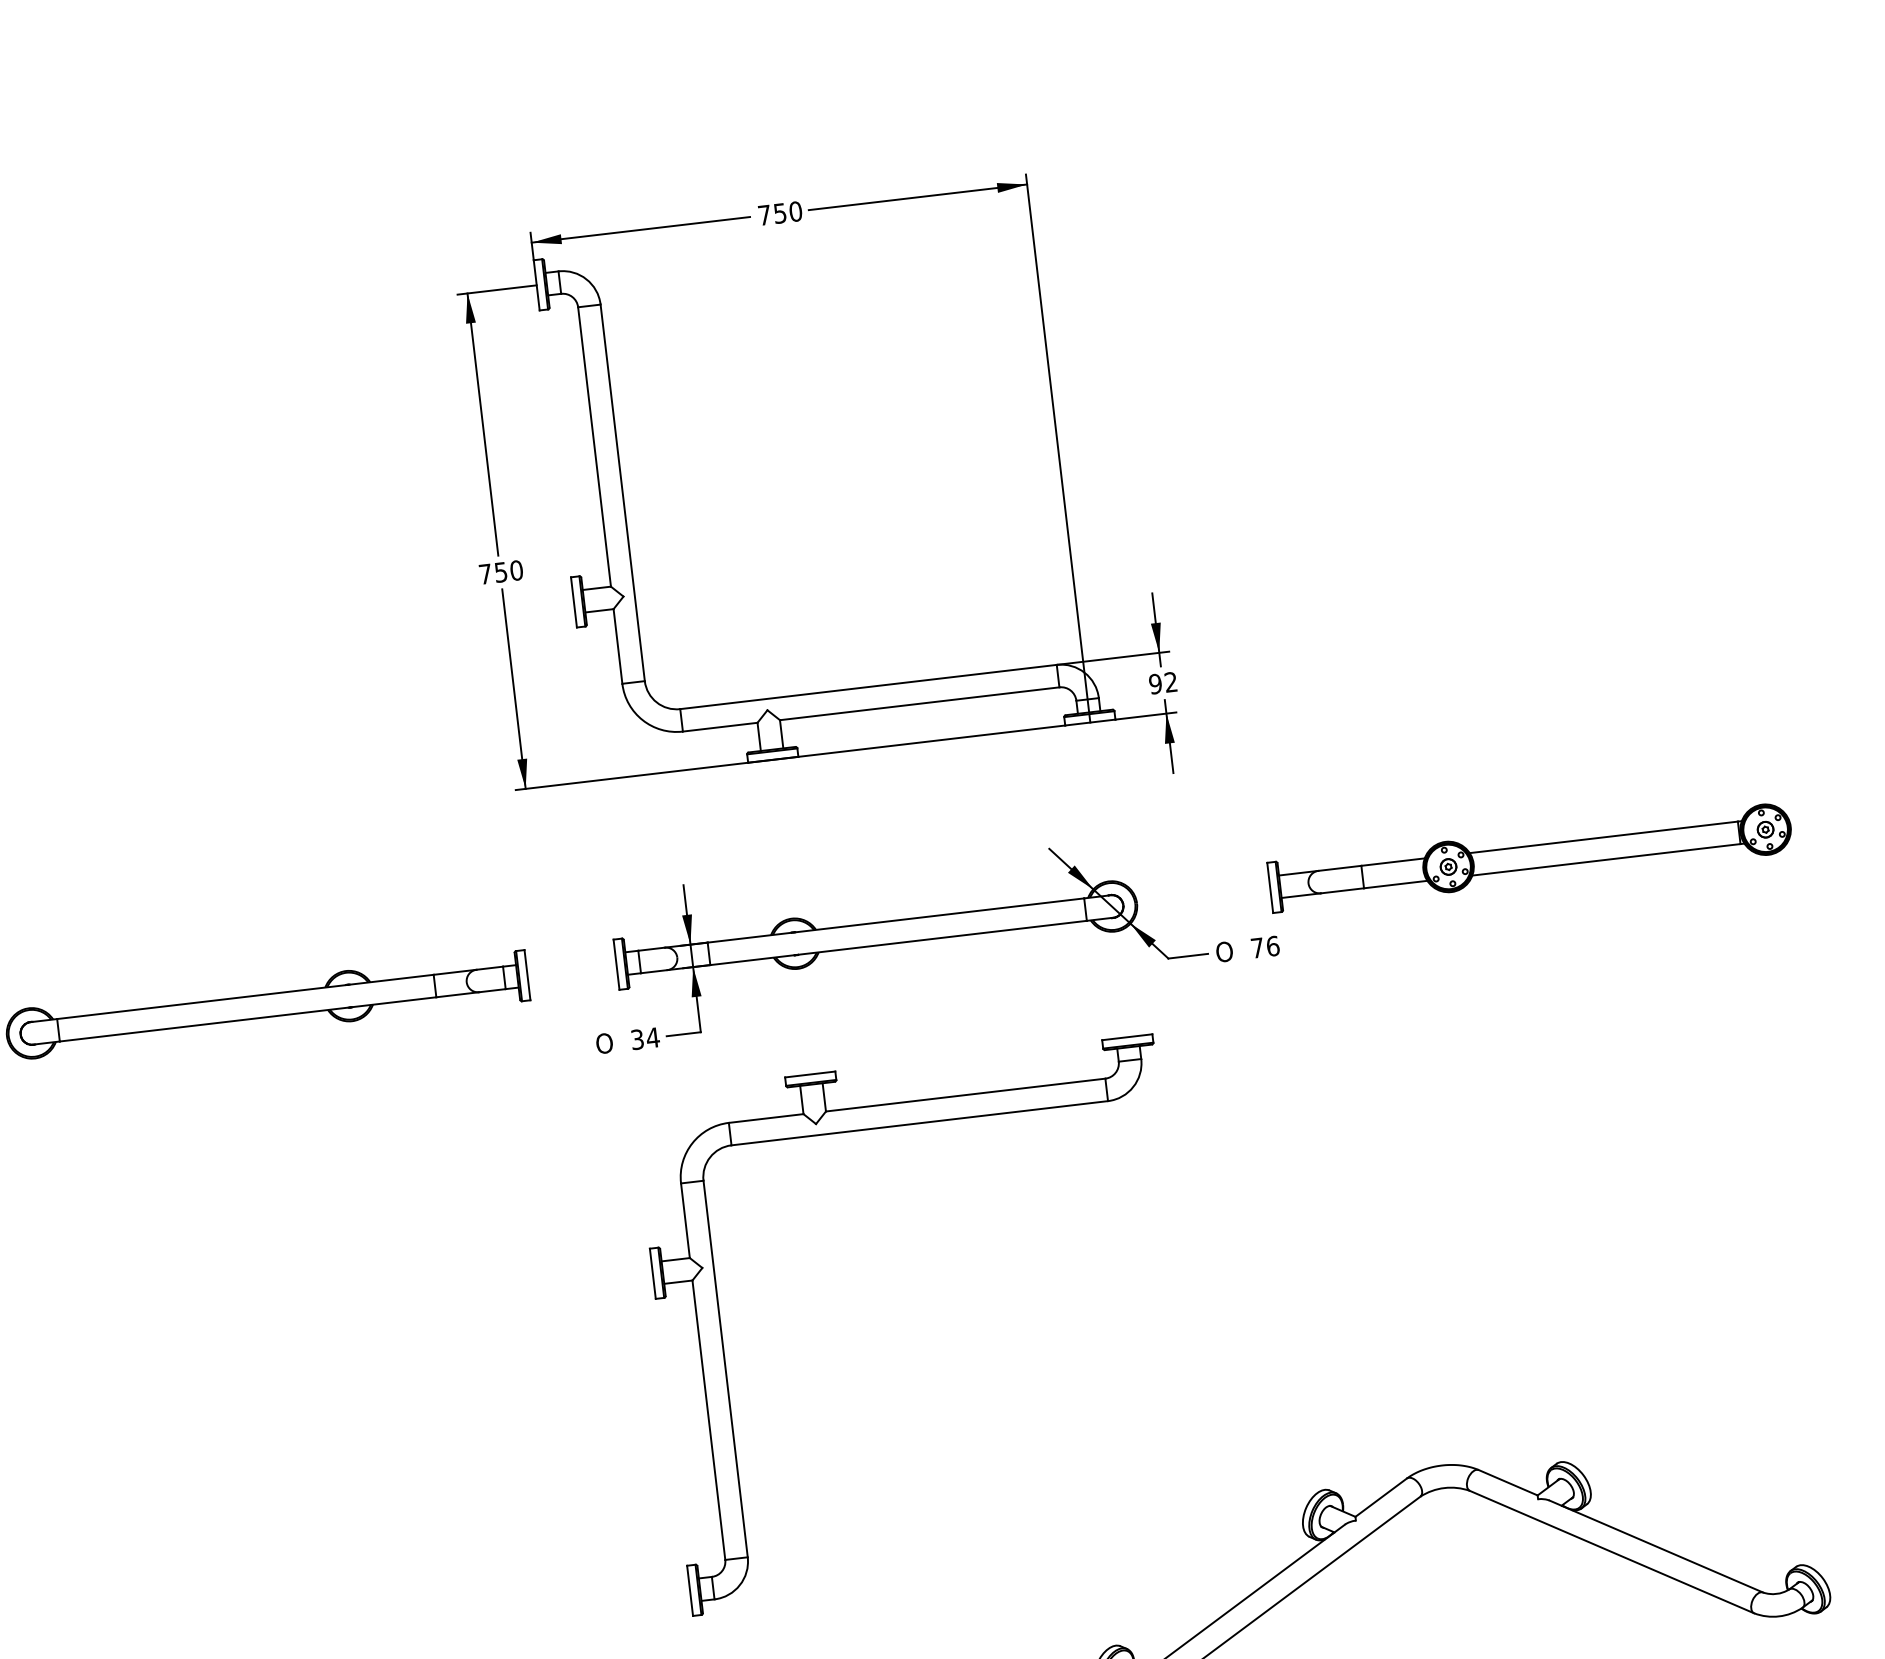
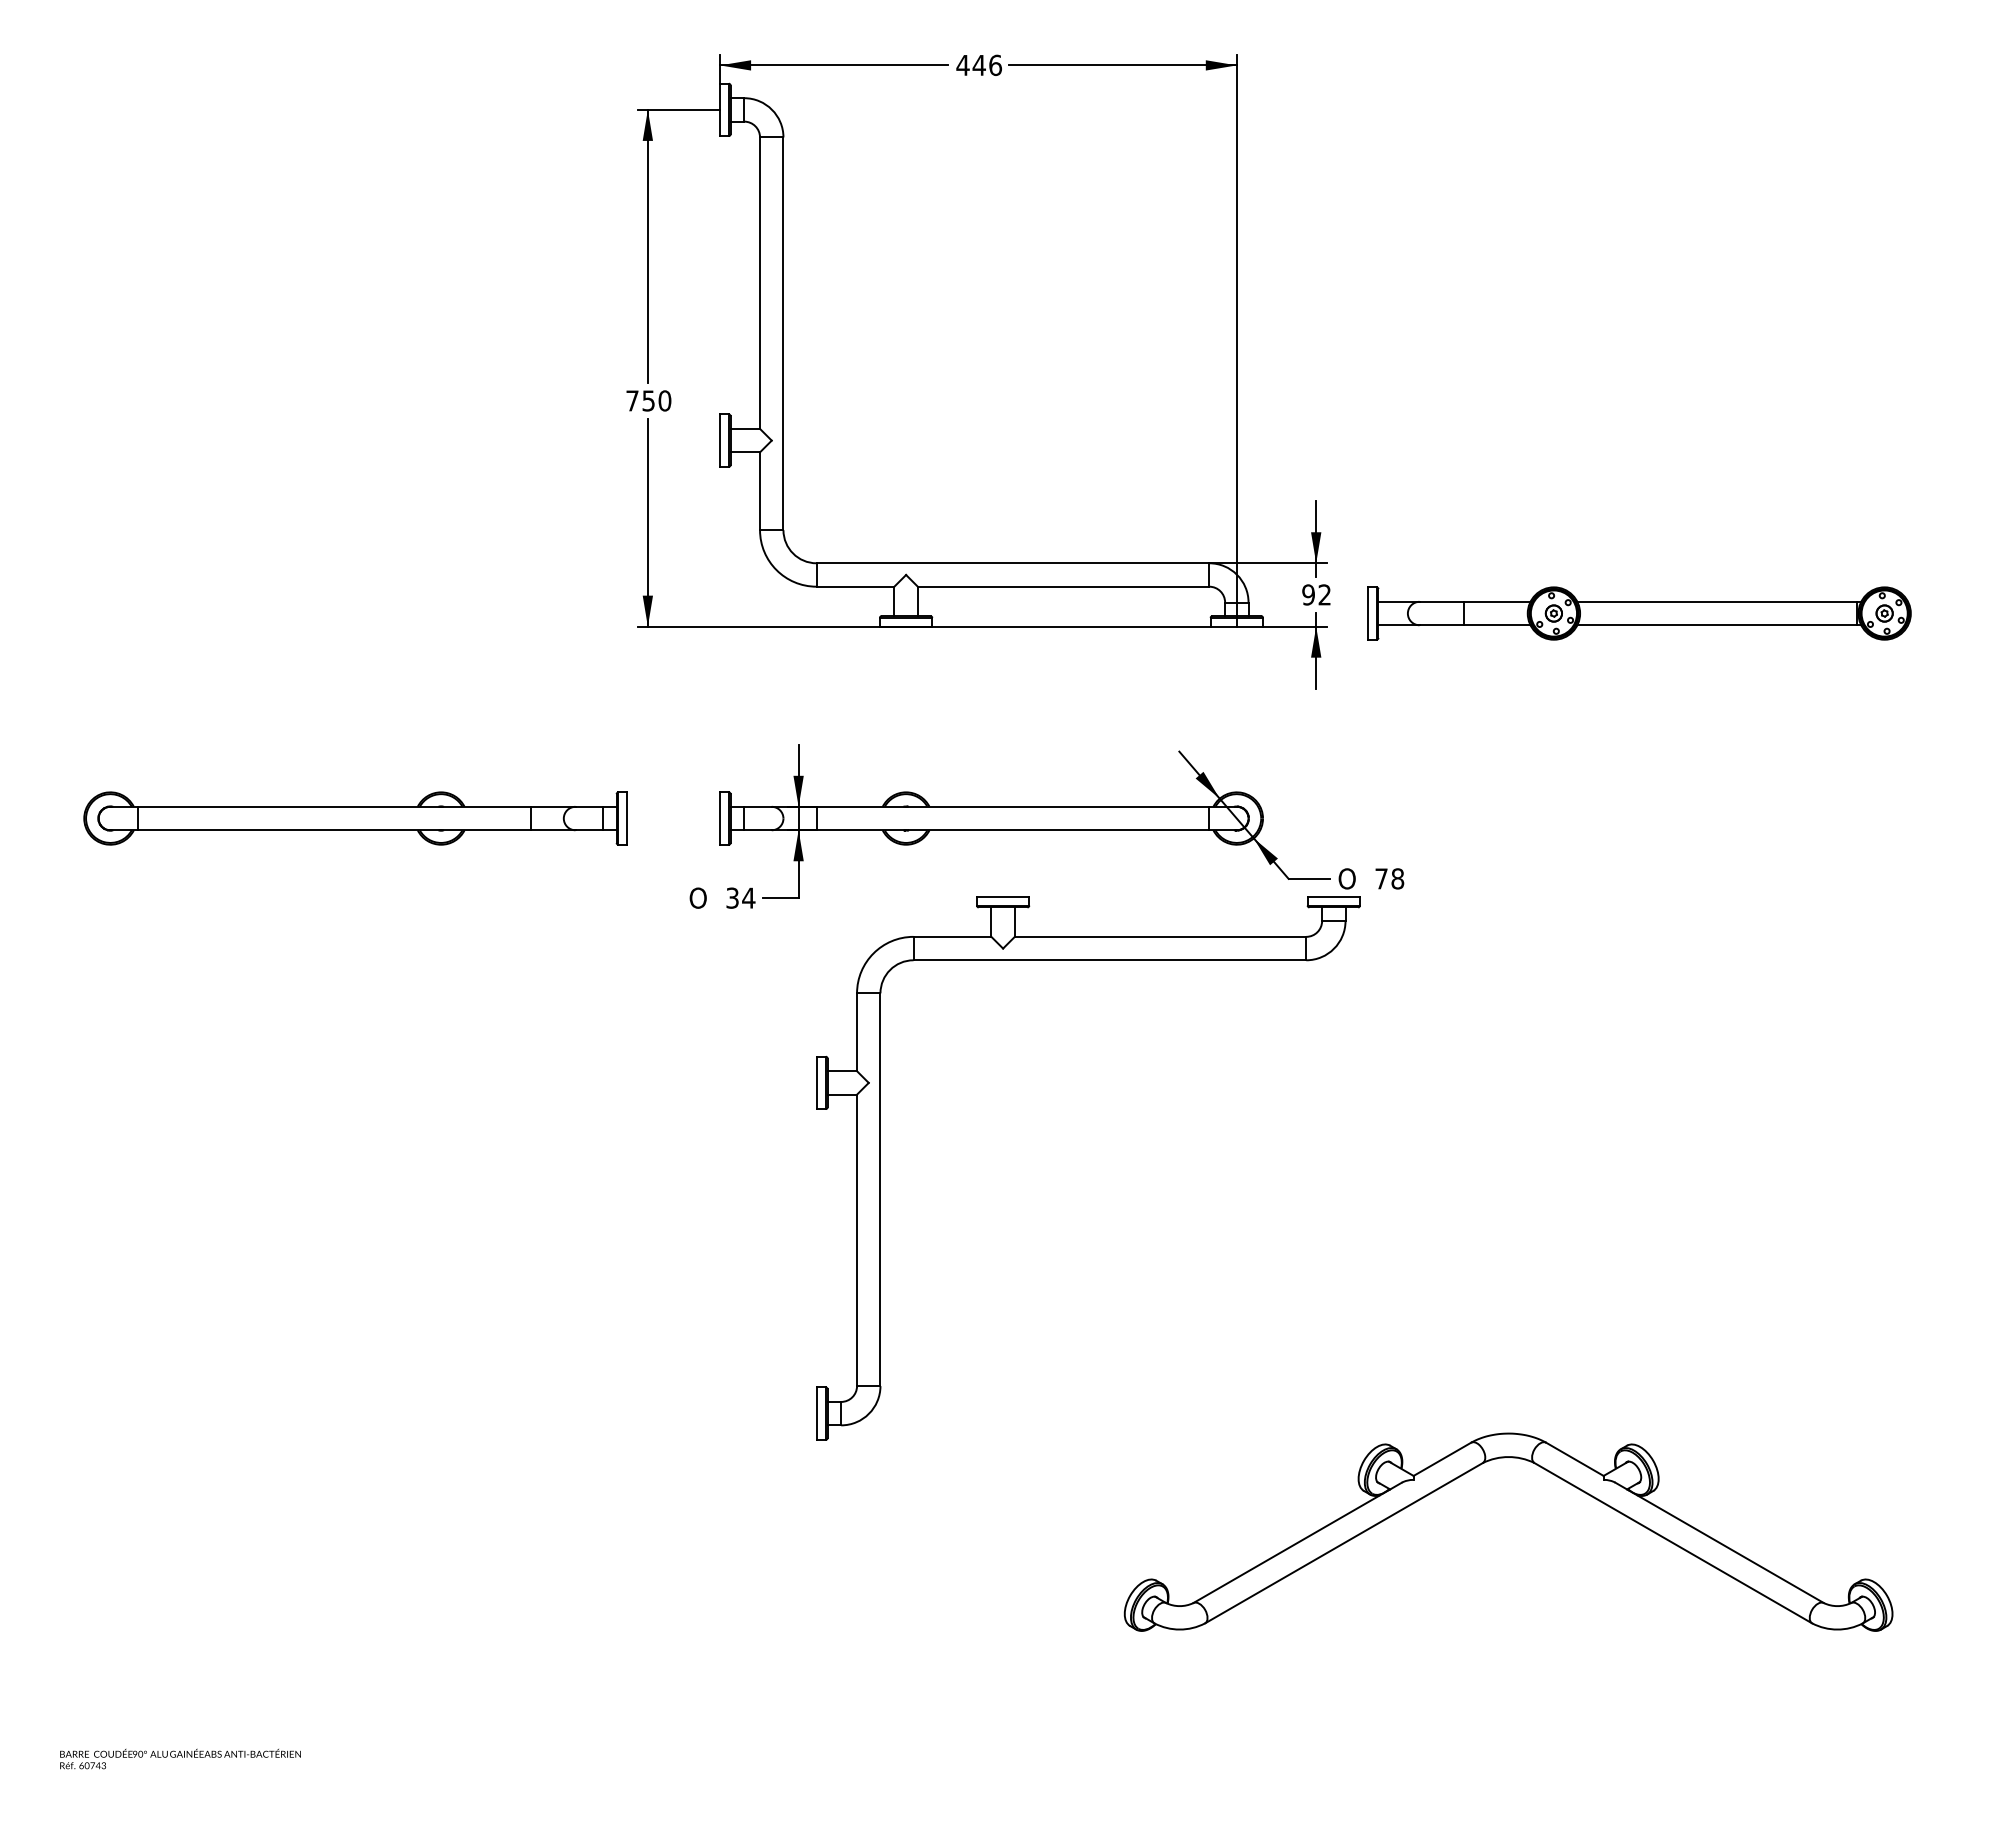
text: (779, 213) -> (978, 65), 750 -> 446
part: (1530, 857) -> (1639, 613), moved
text: (1272, 945) -> (1397, 878), 76 -> 78
part: (899, 1125) -> (1088, 960), moved

